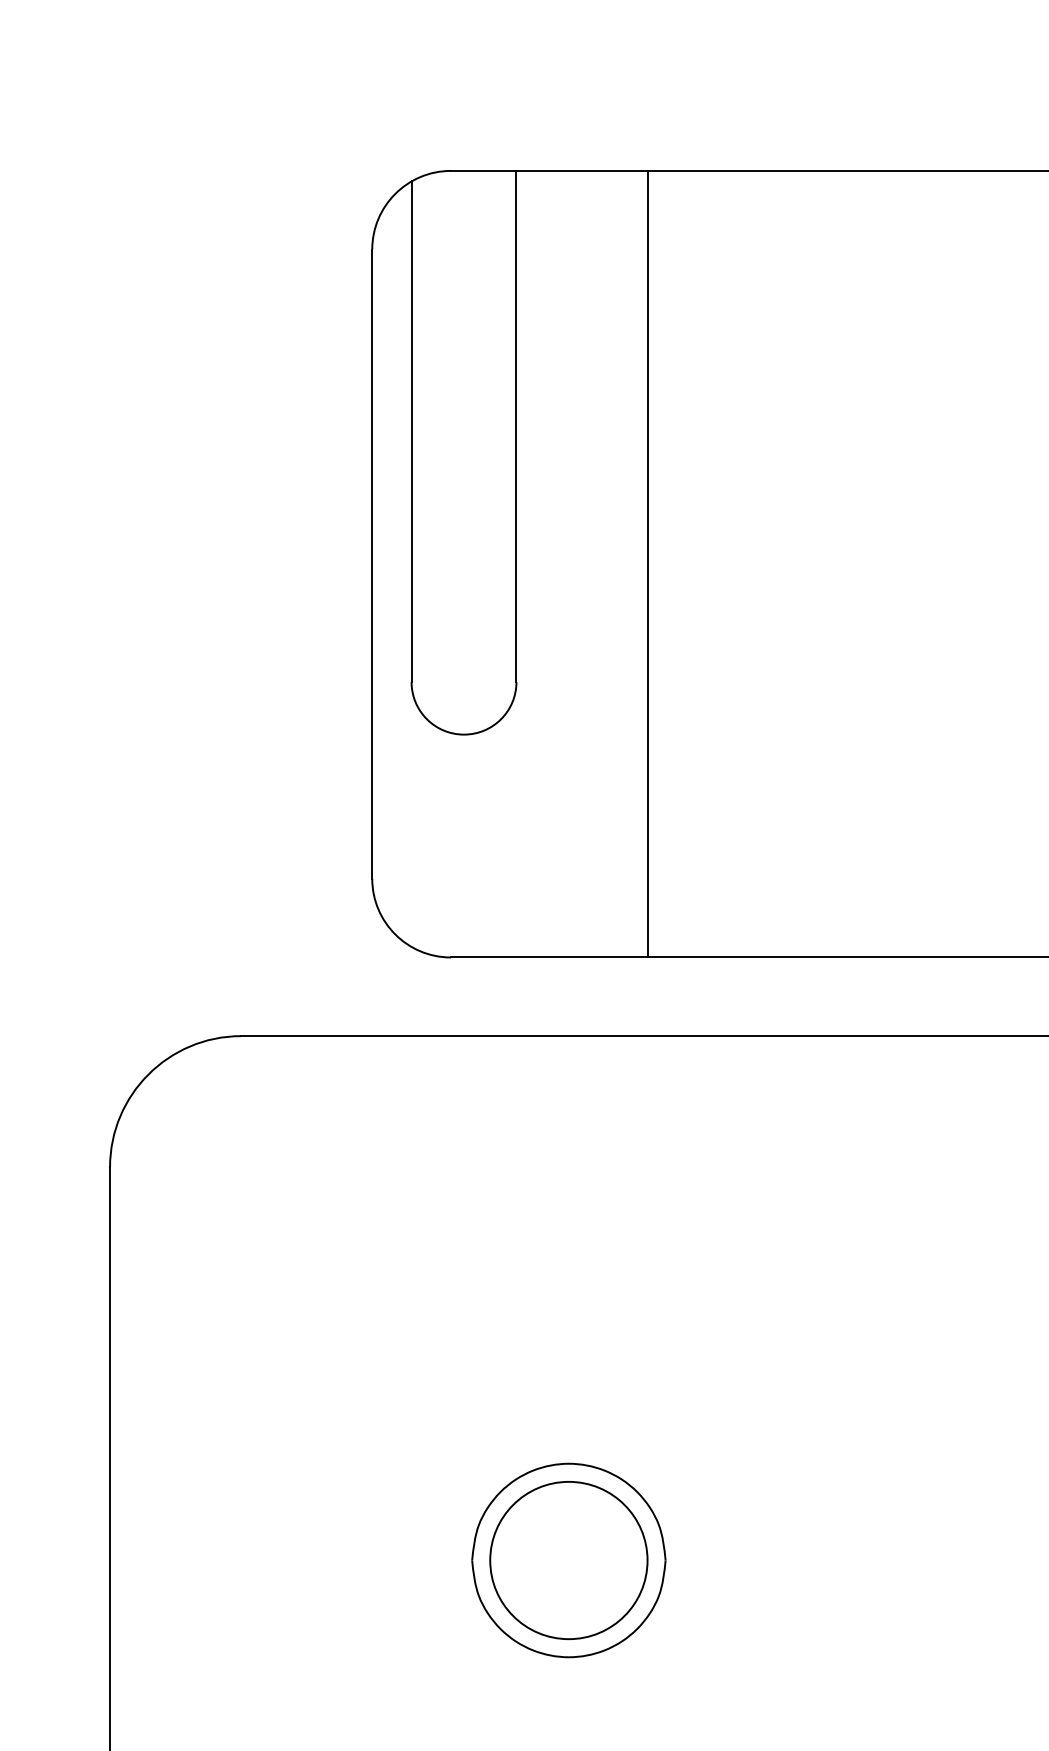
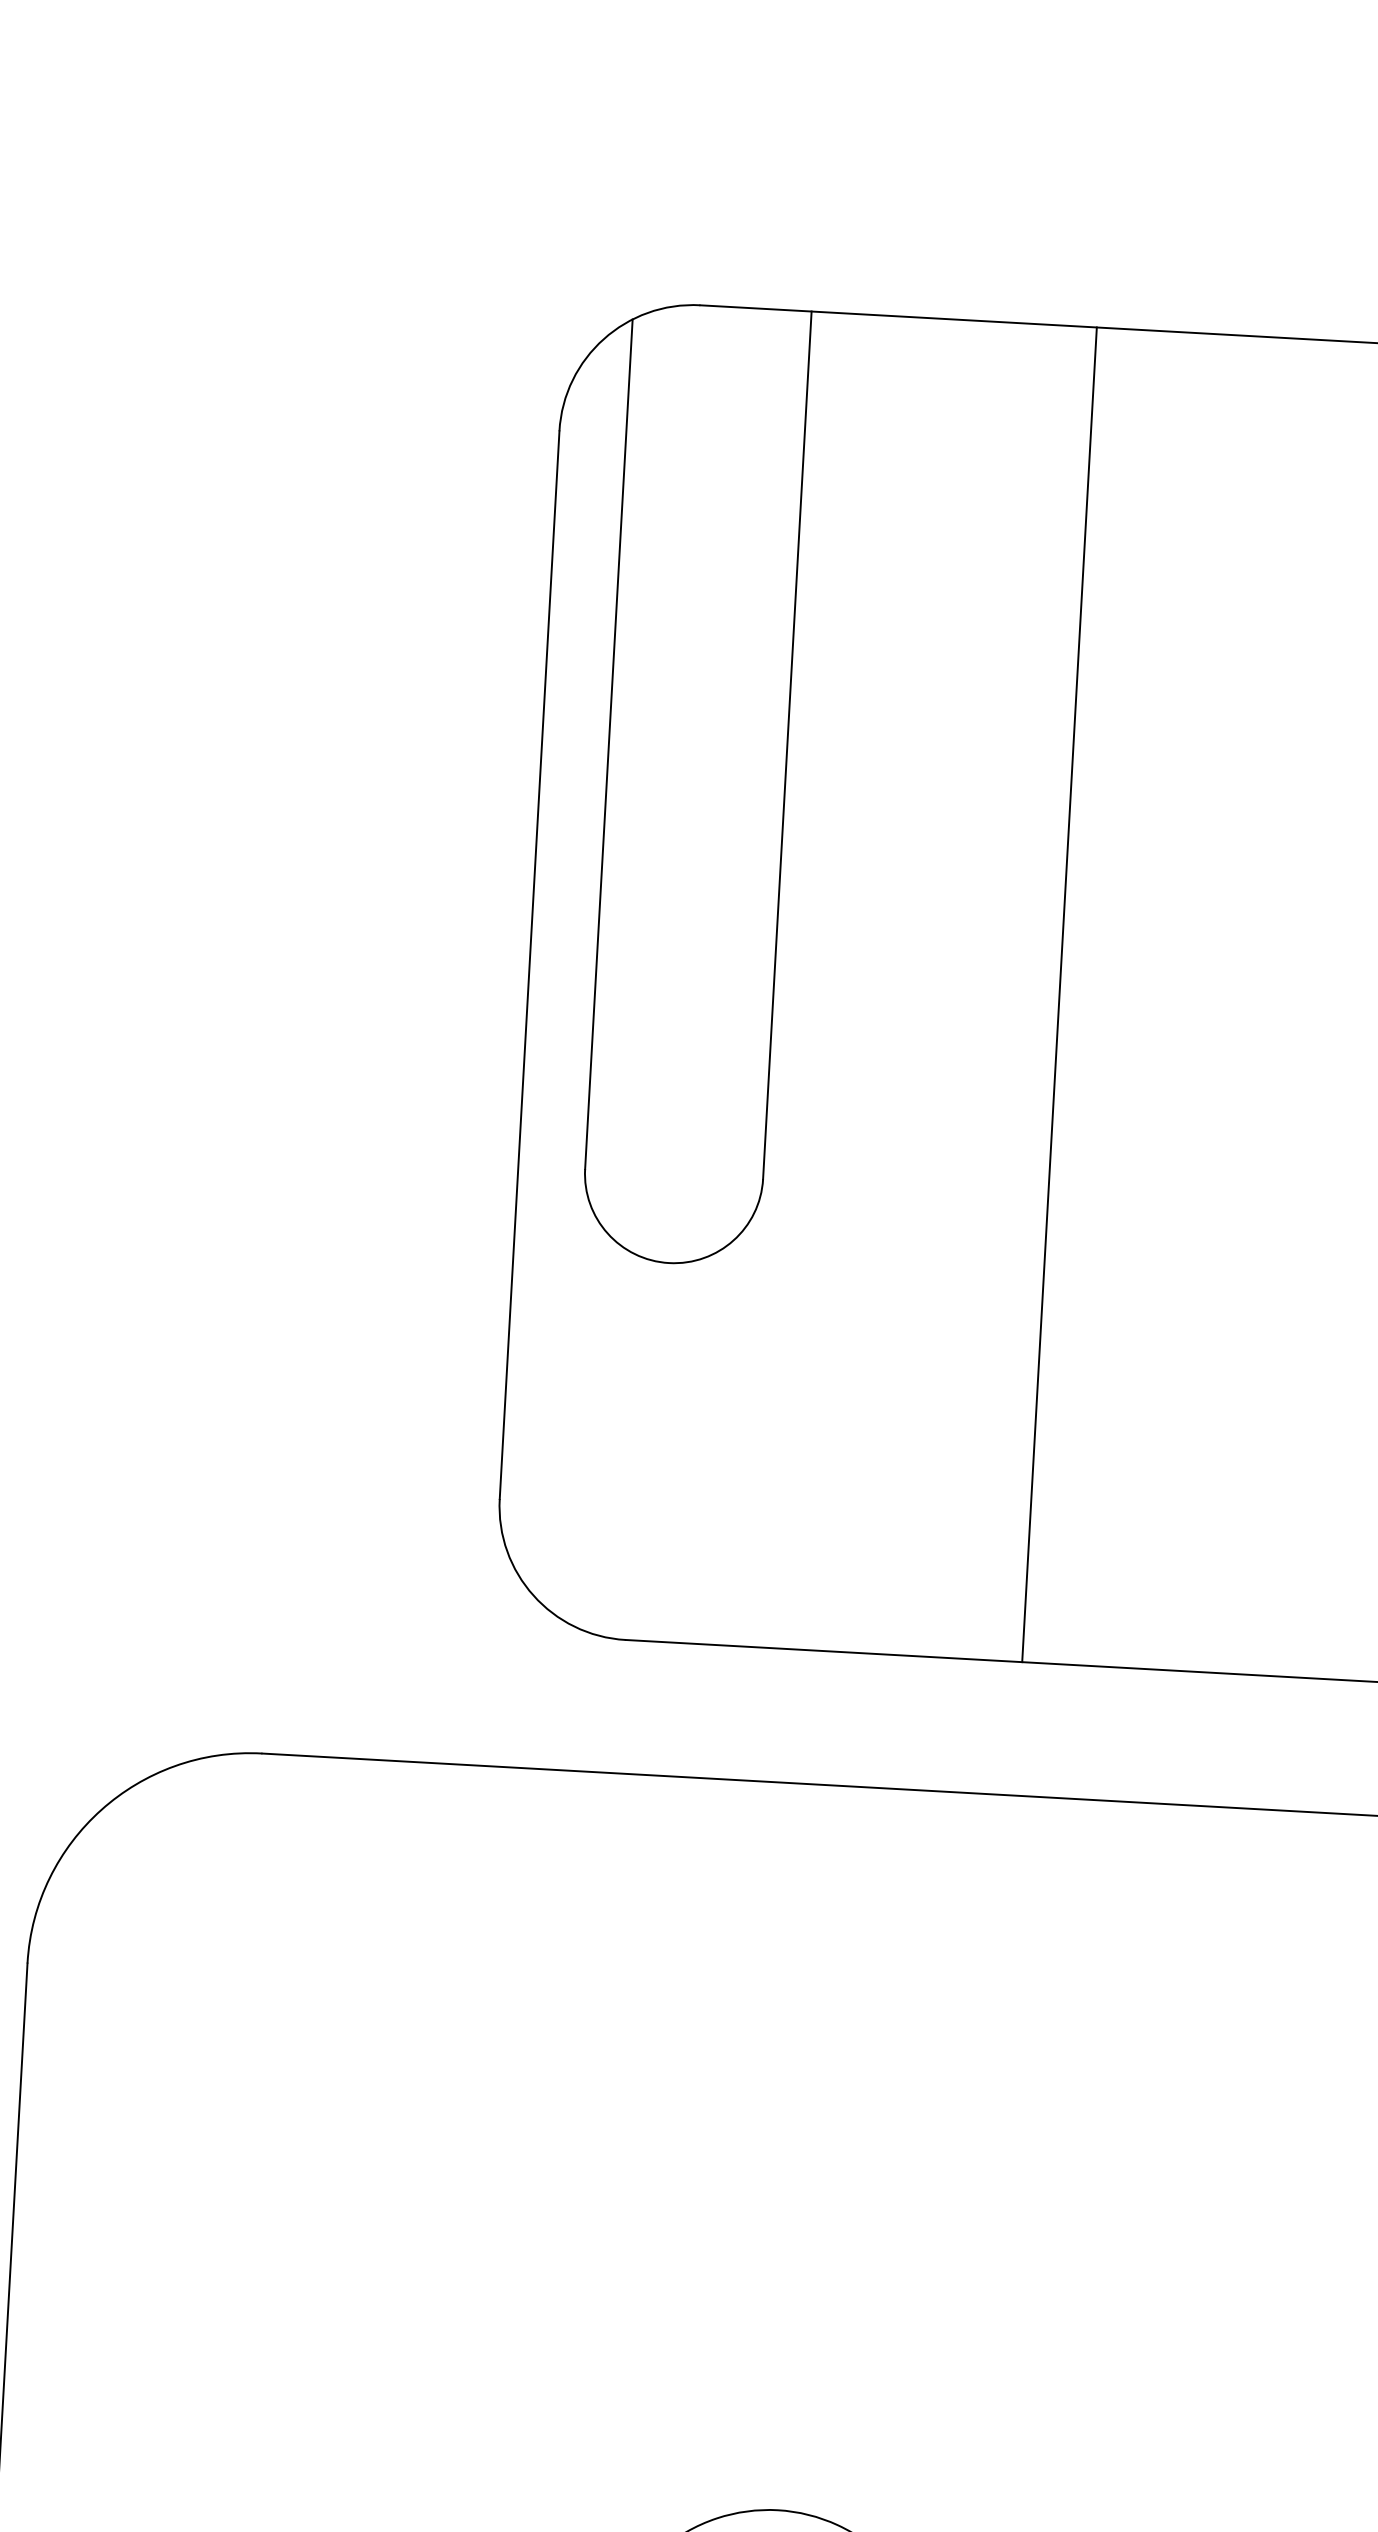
line: (647, 563) -> (1059, 993), moved

